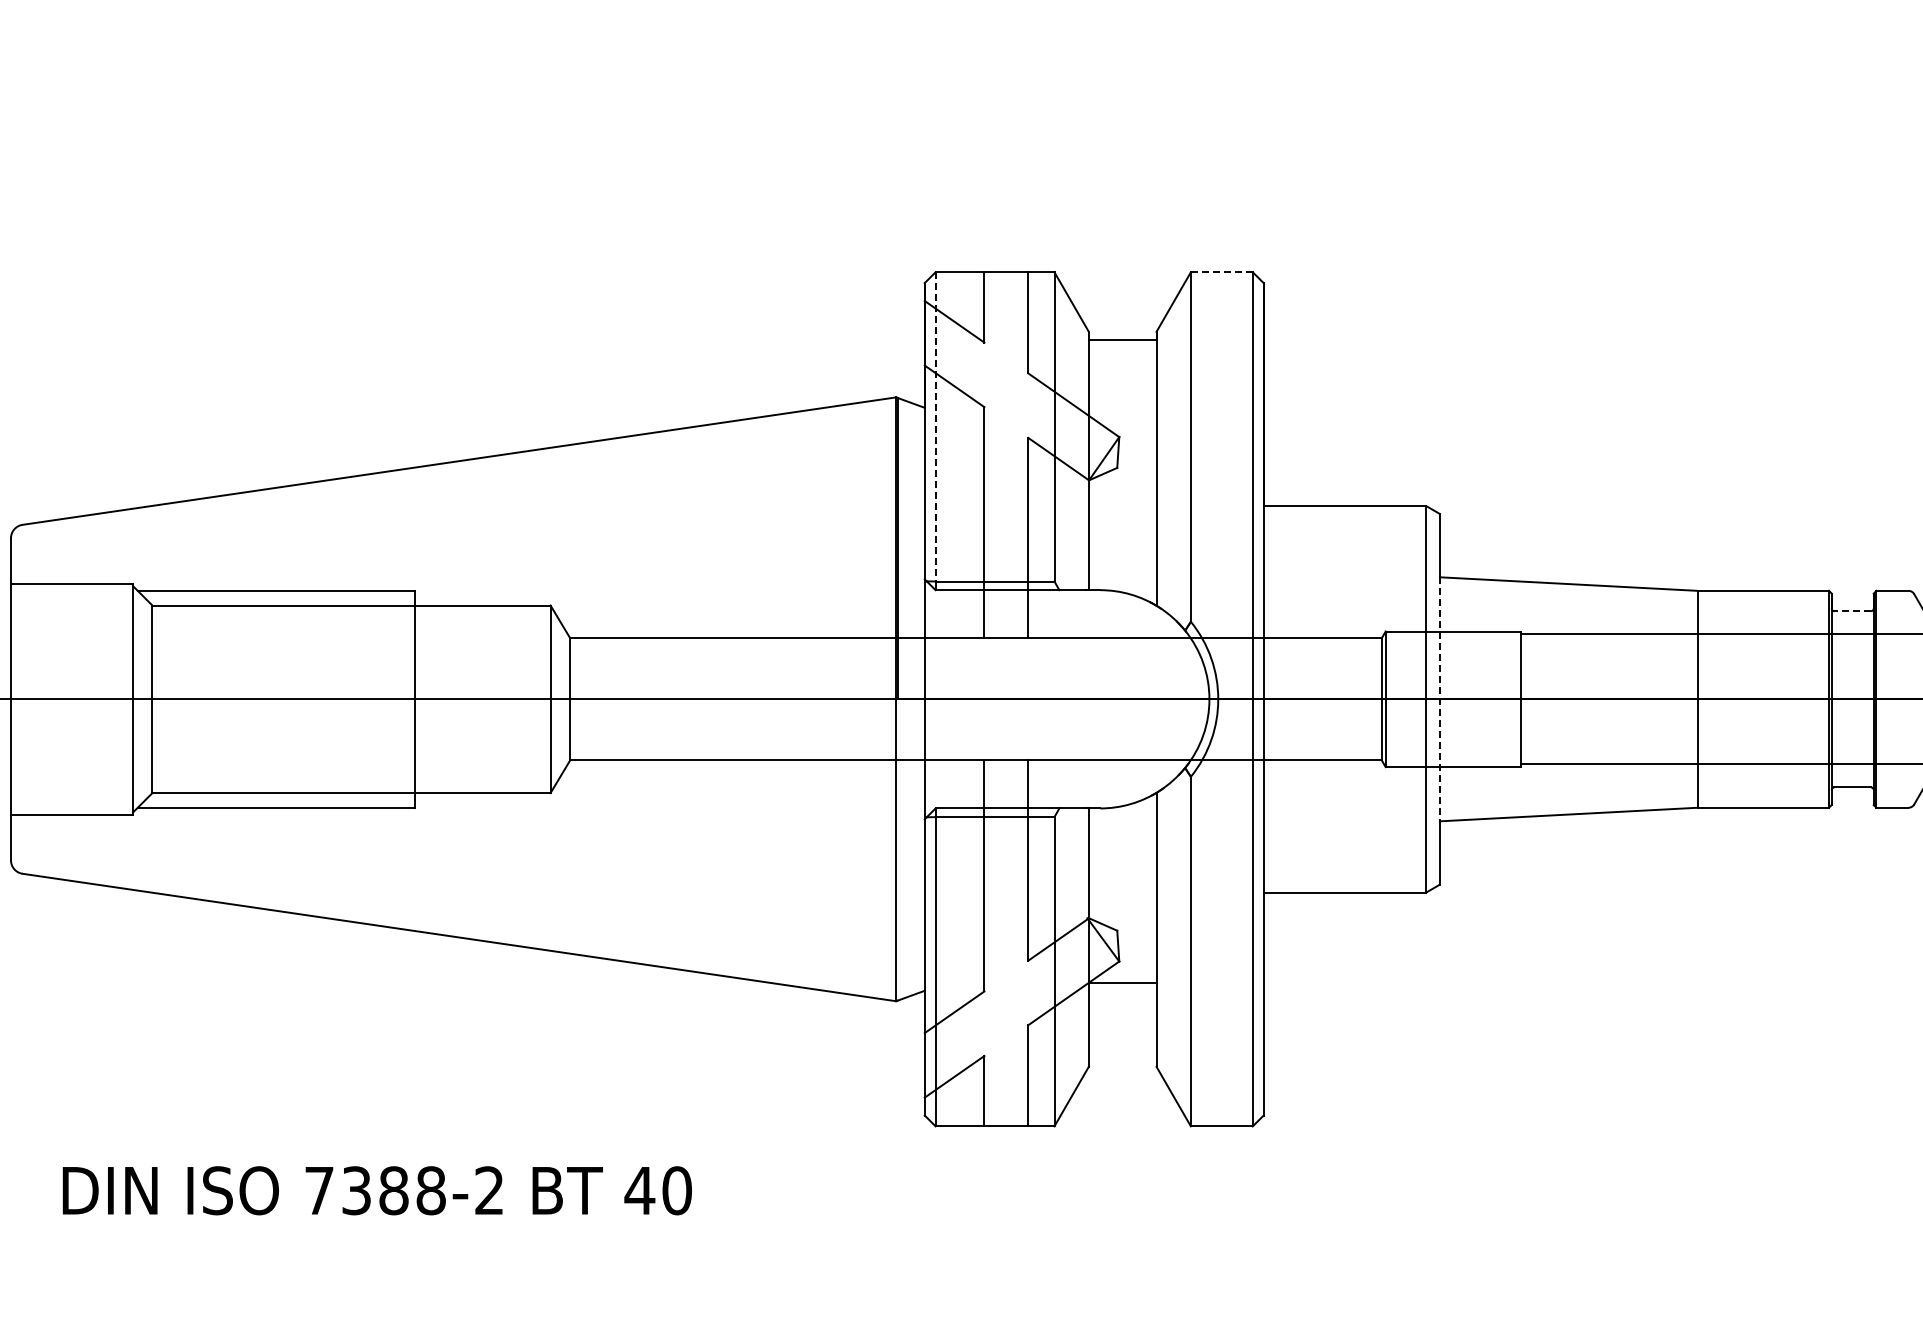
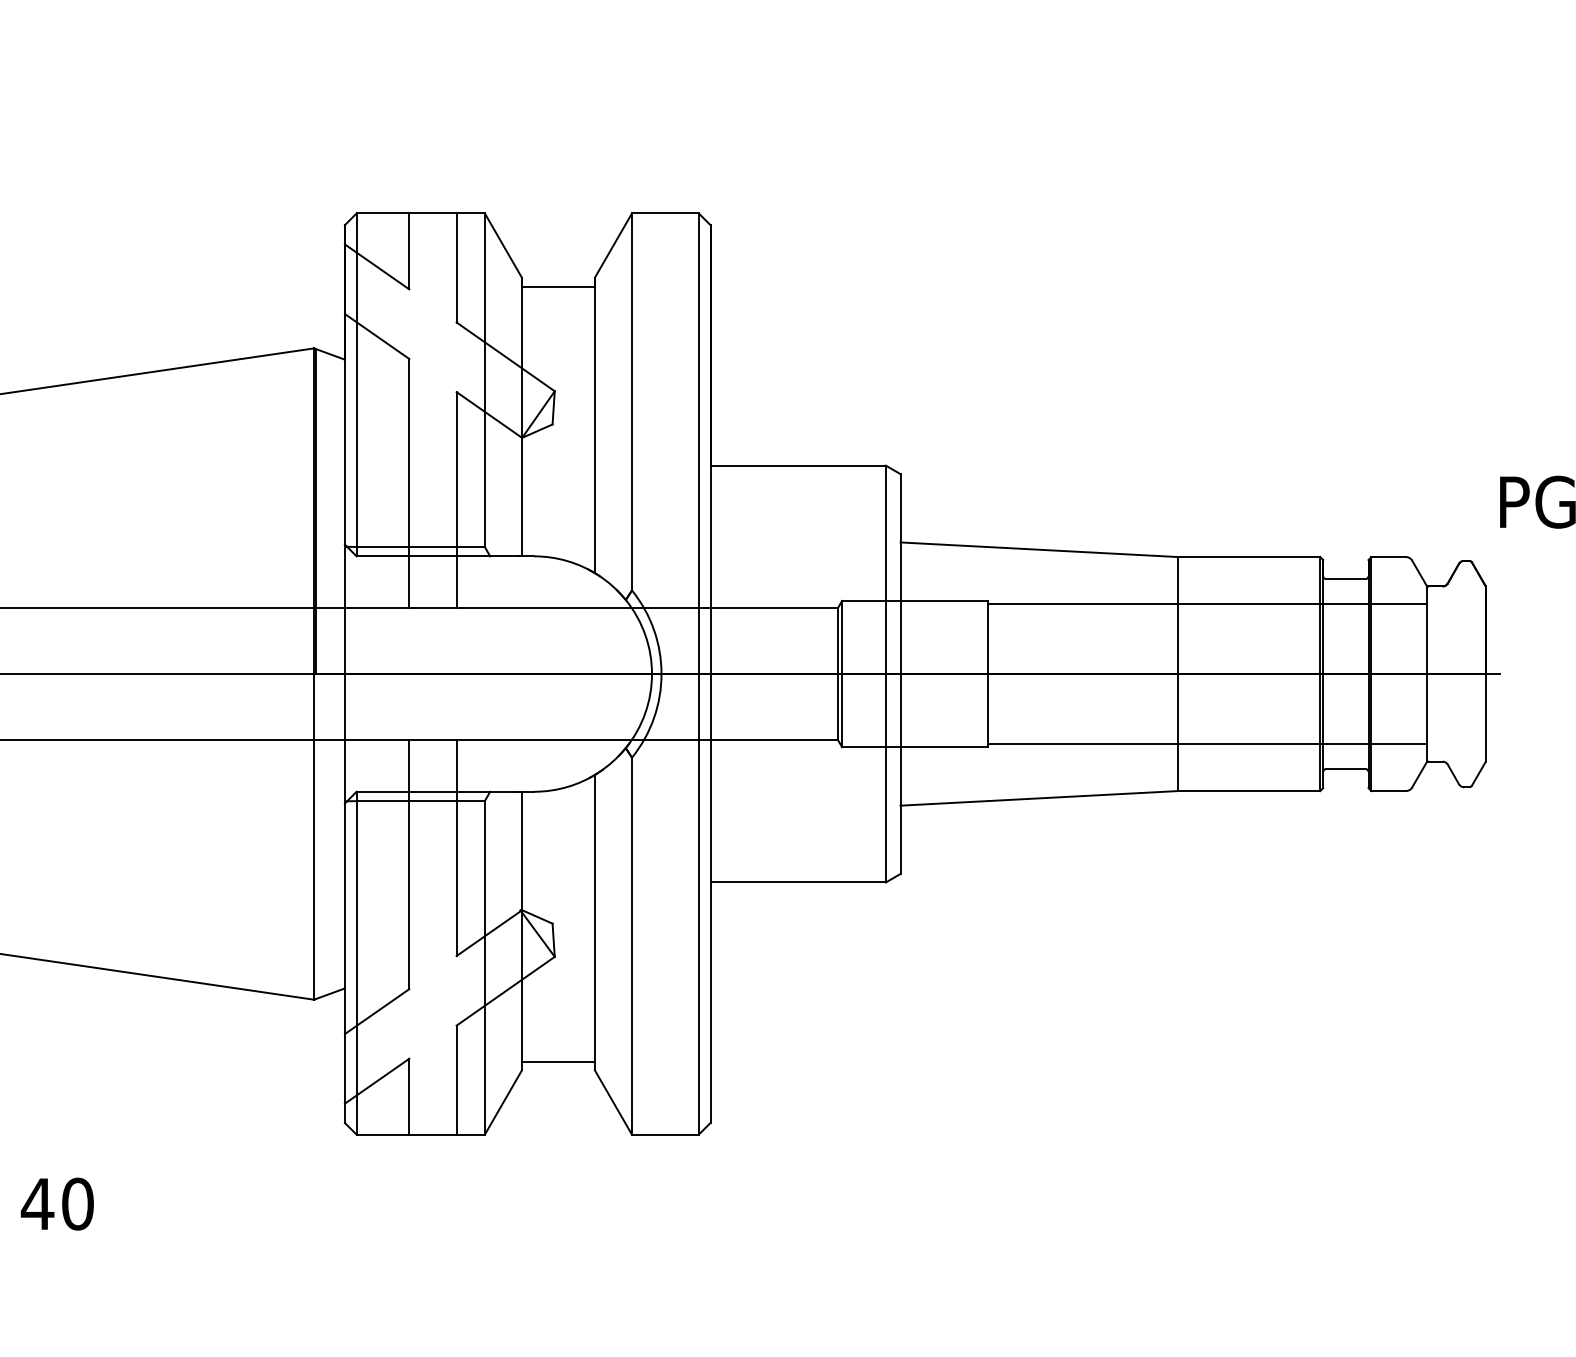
line: (1221, 272) -> (665, 213), dashed -> solid
line: (935, 426) -> (356, 379), dashed -> solid
line: (1852, 611) -> (1345, 579), dashed -> solid
line: (1439, 699) -> (900, 674), dashed -> solid
line: (1122, 982) -> (558, 1061), moved

